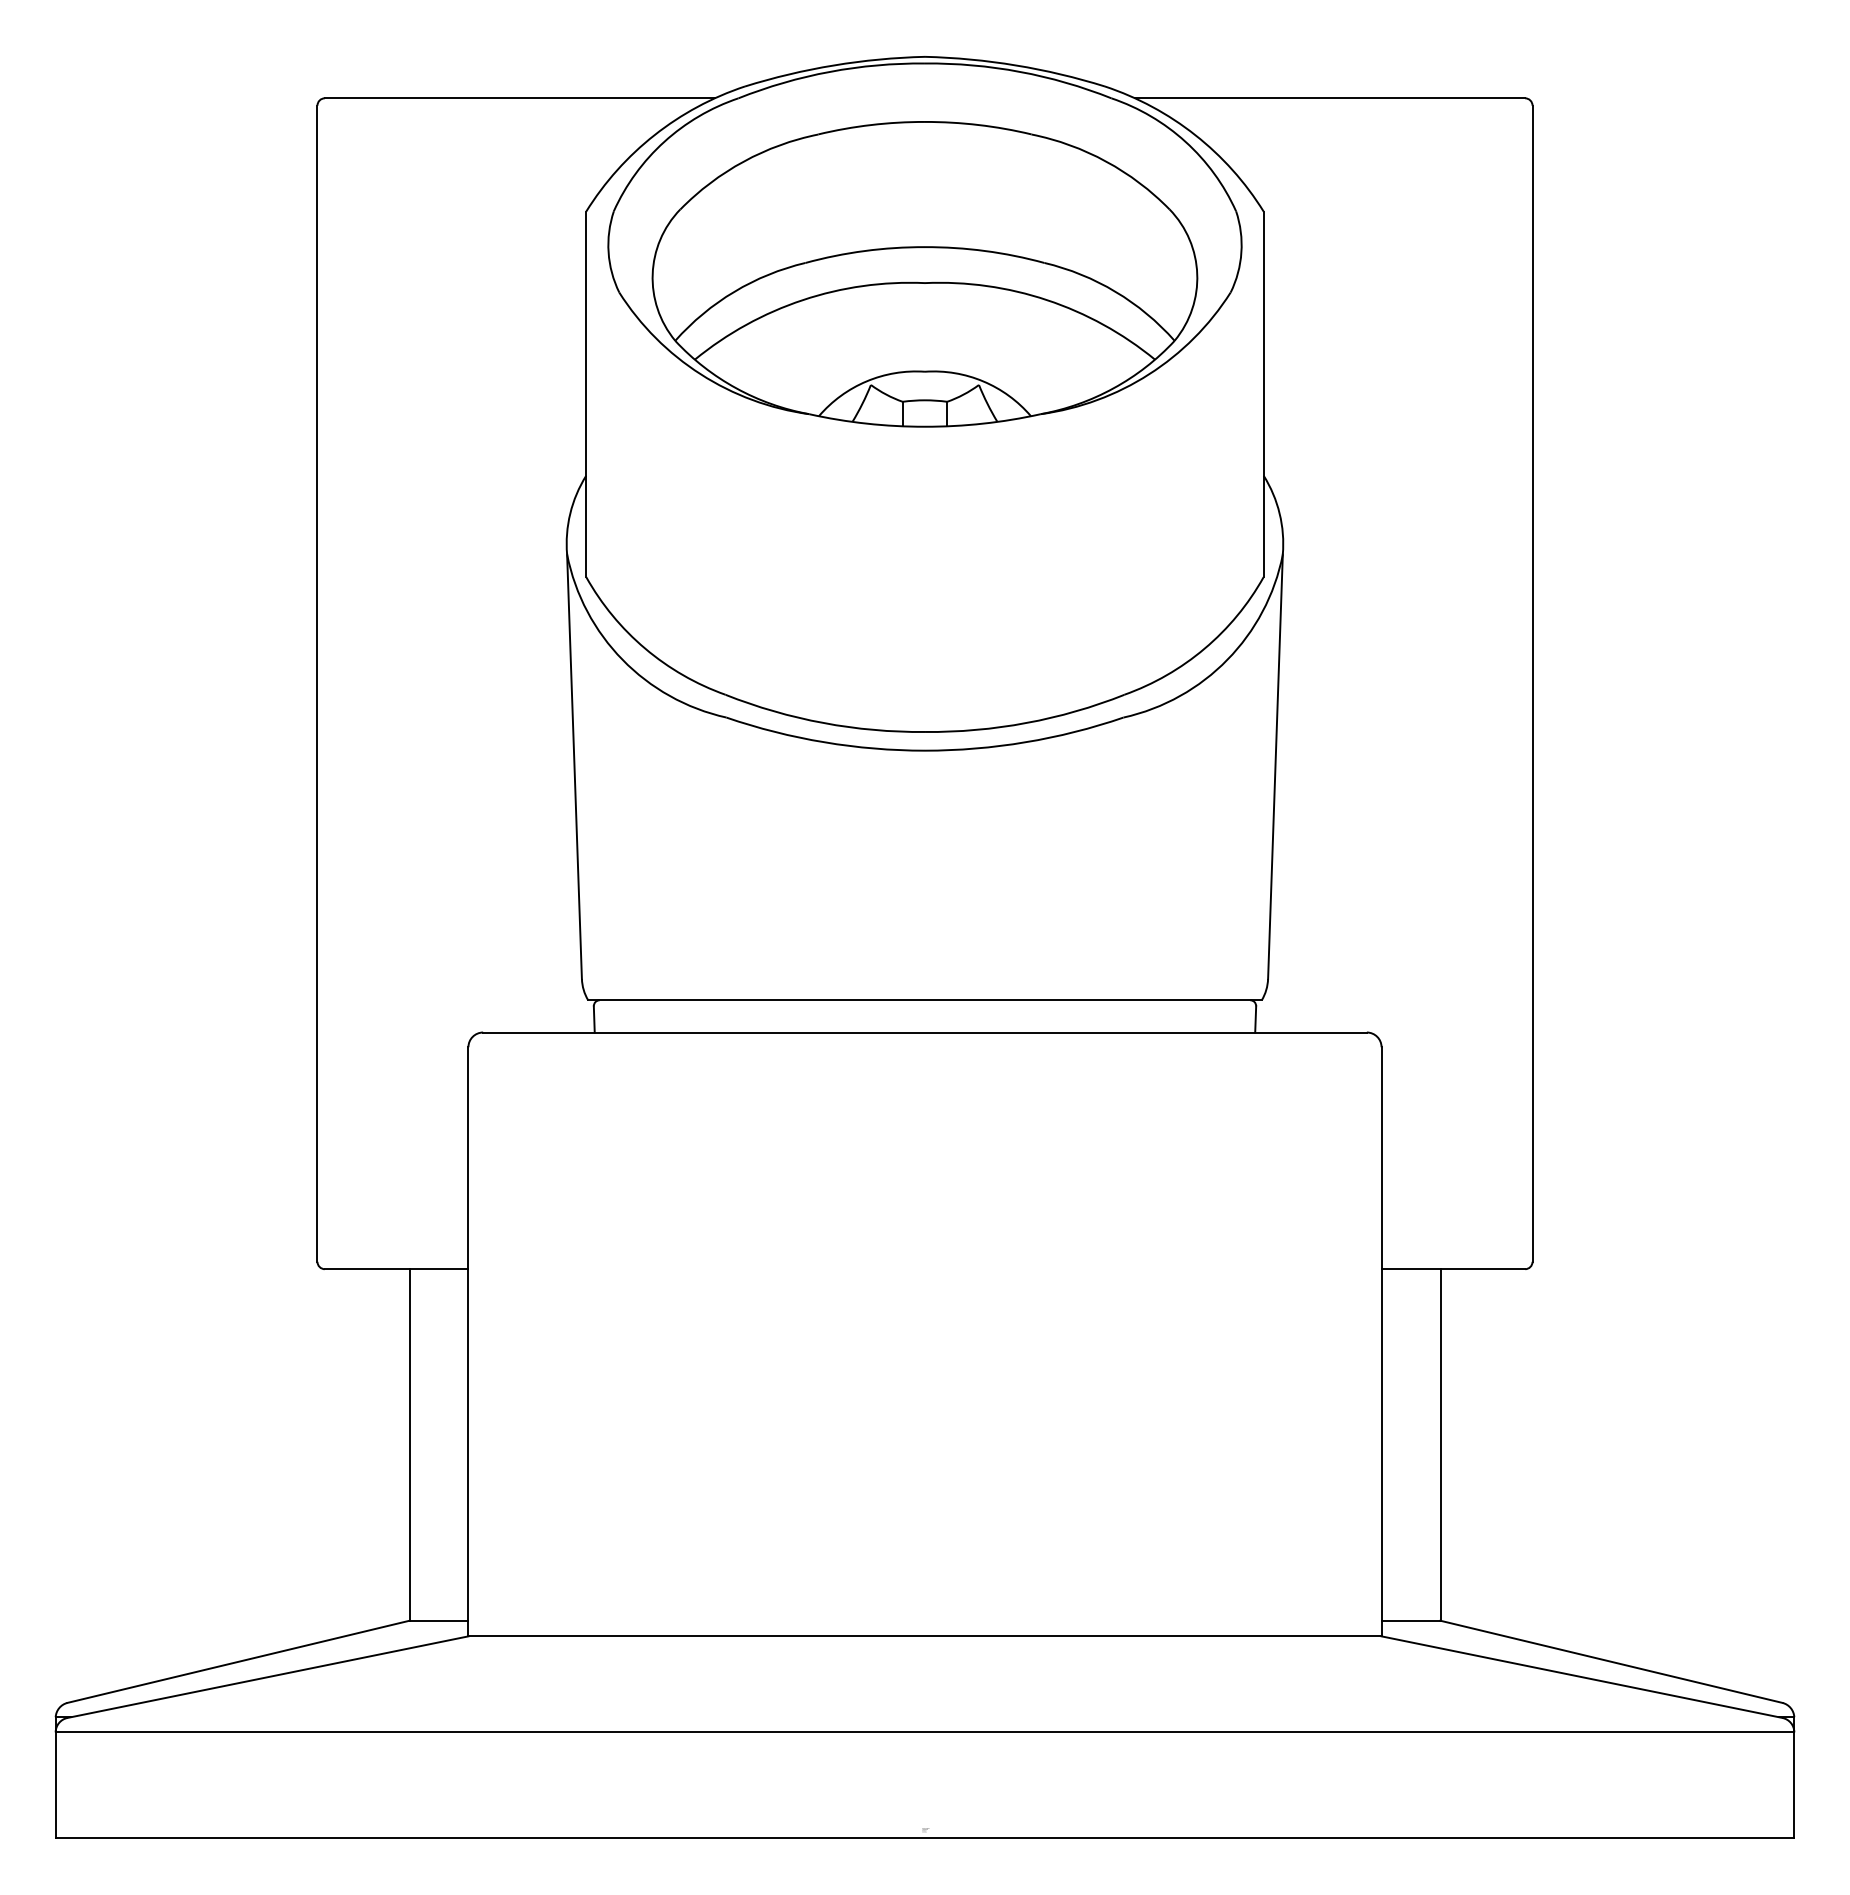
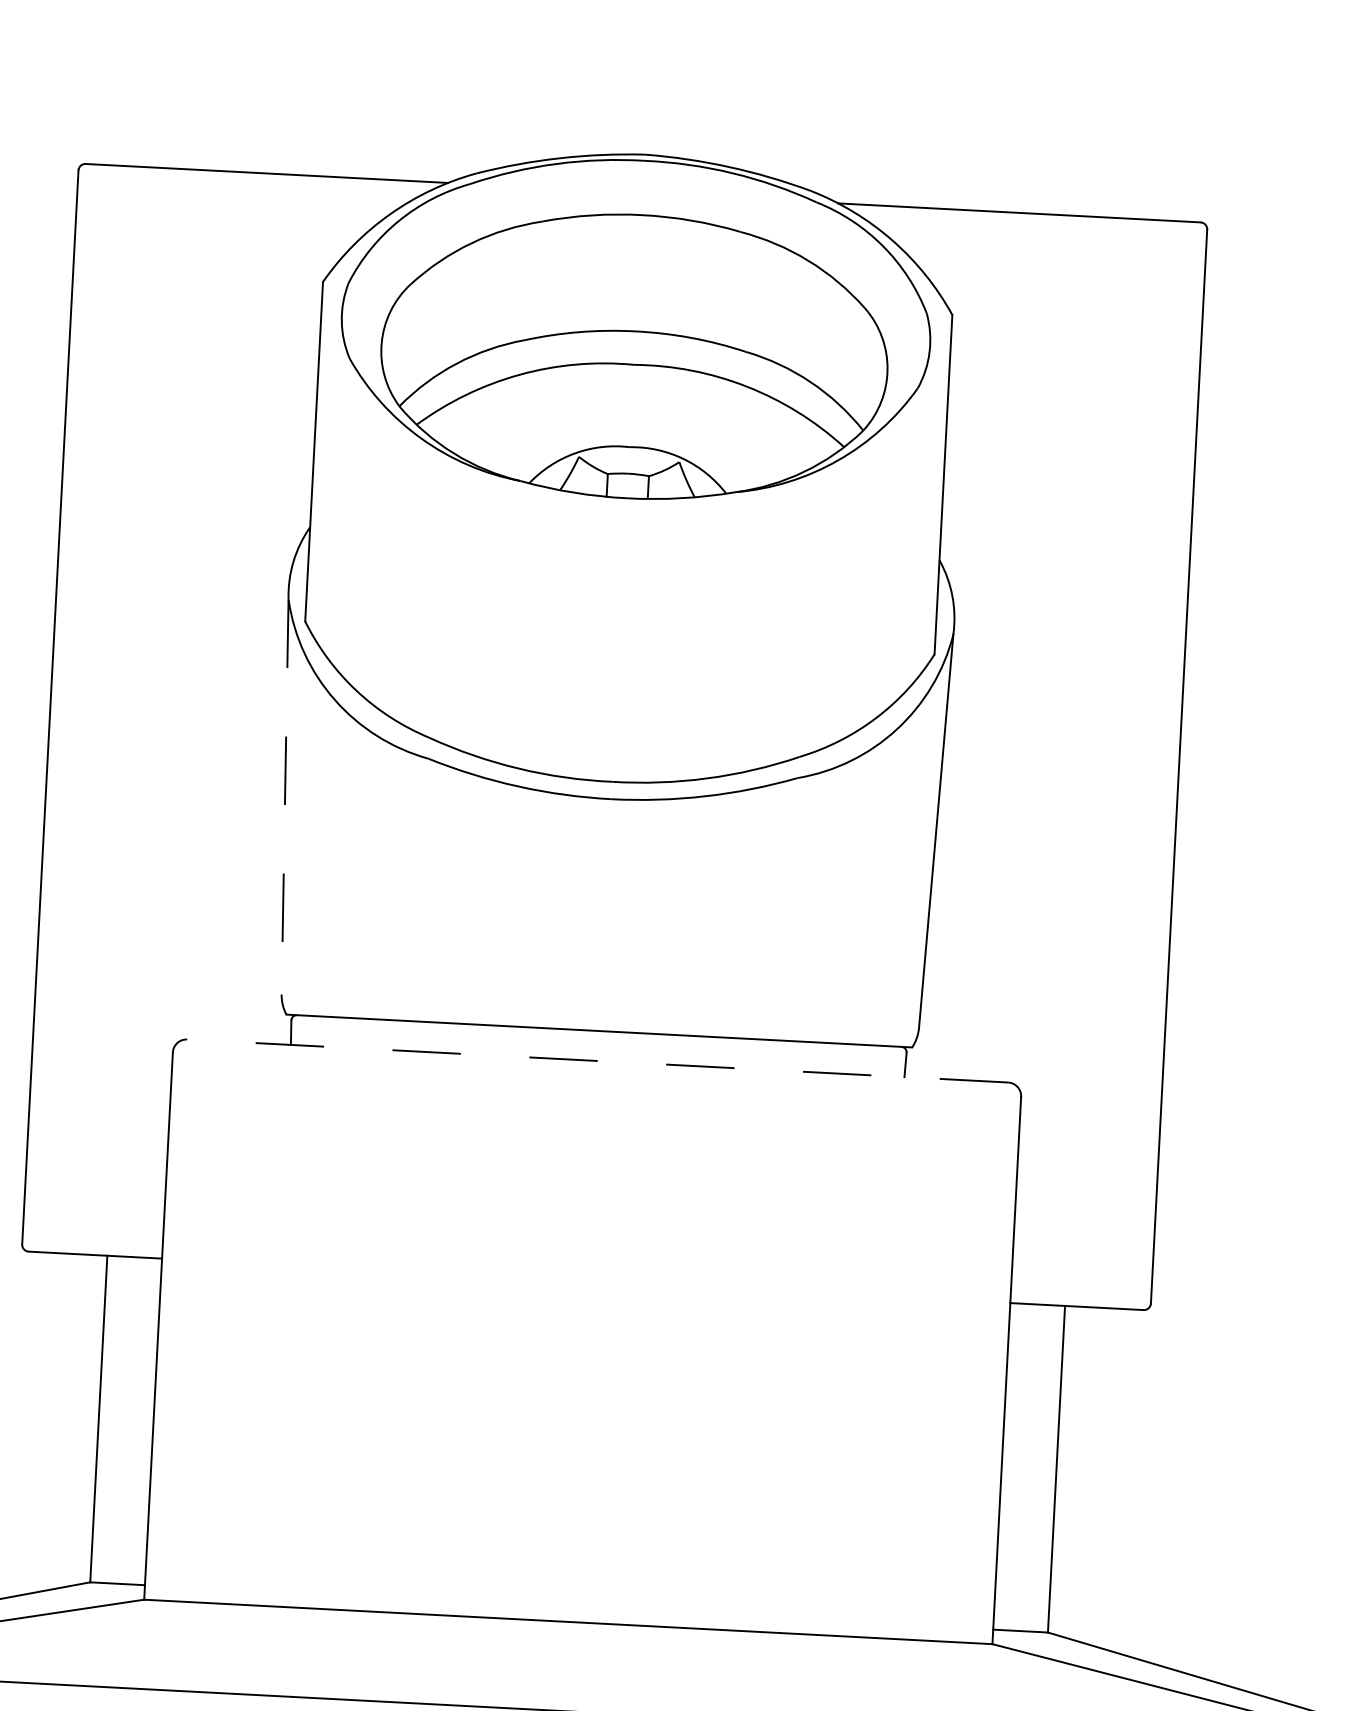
line: (574, 767) -> (285, 797), solid -> dashed
line: (925, 1032) -> (598, 1061), solid -> dashed

